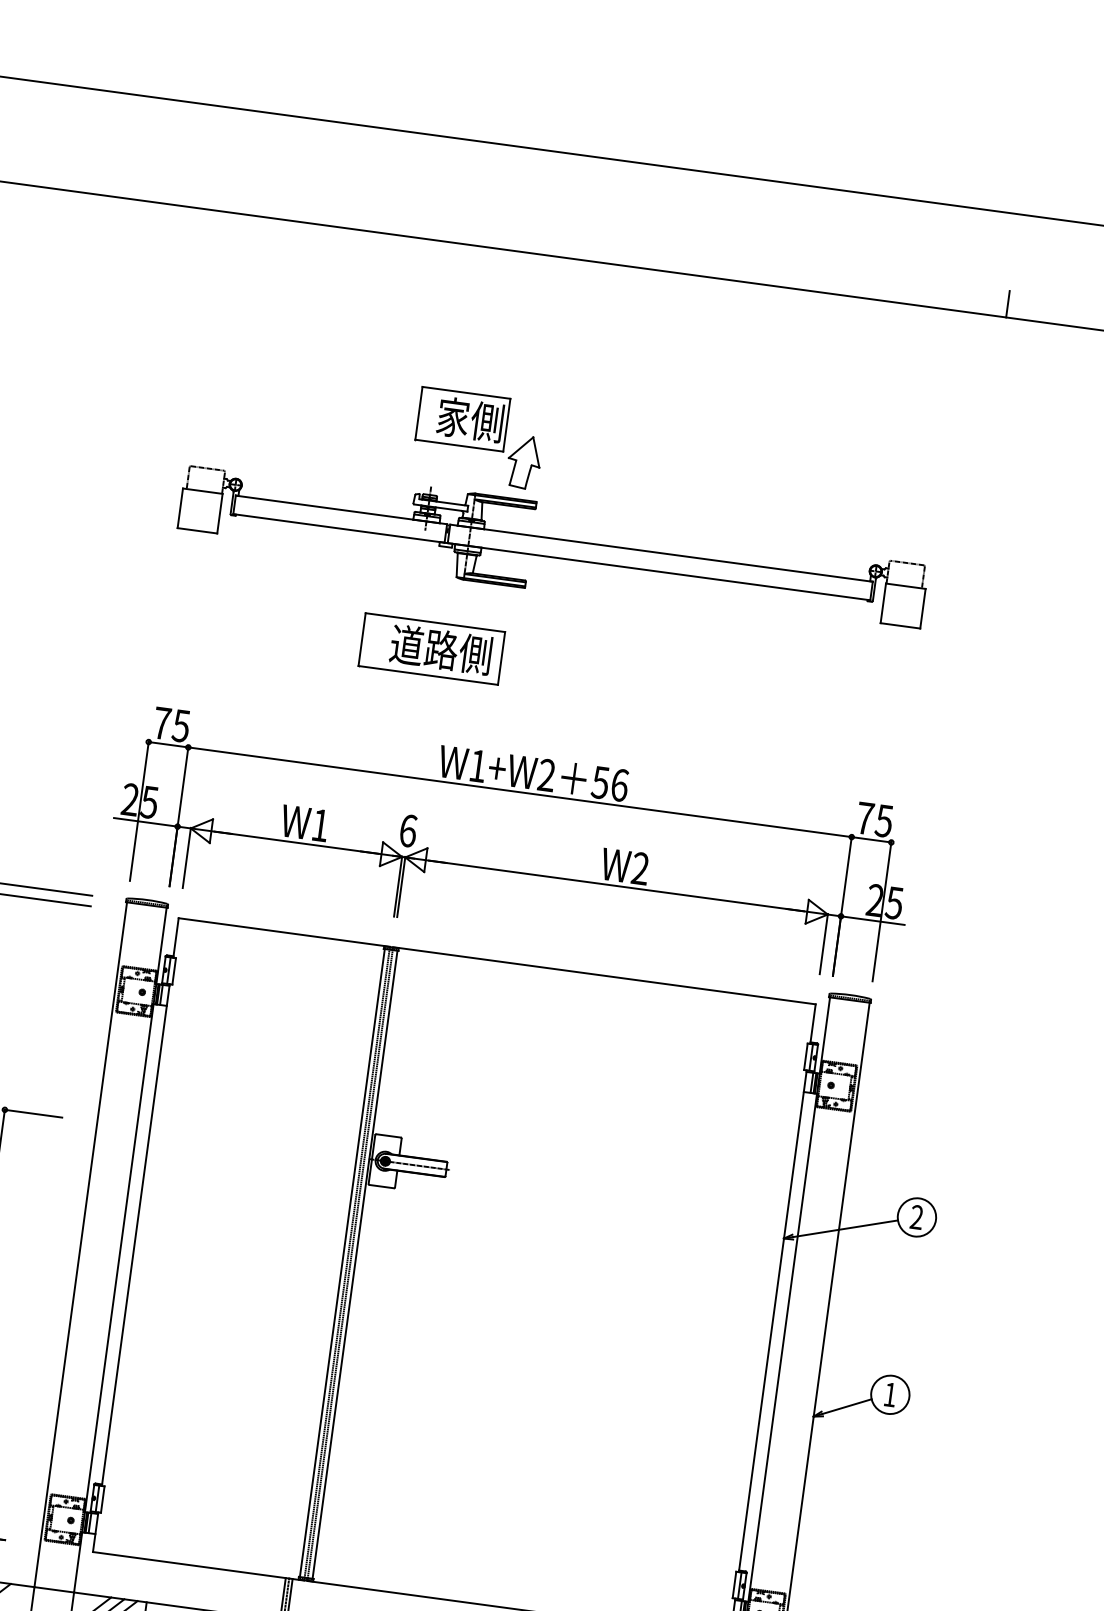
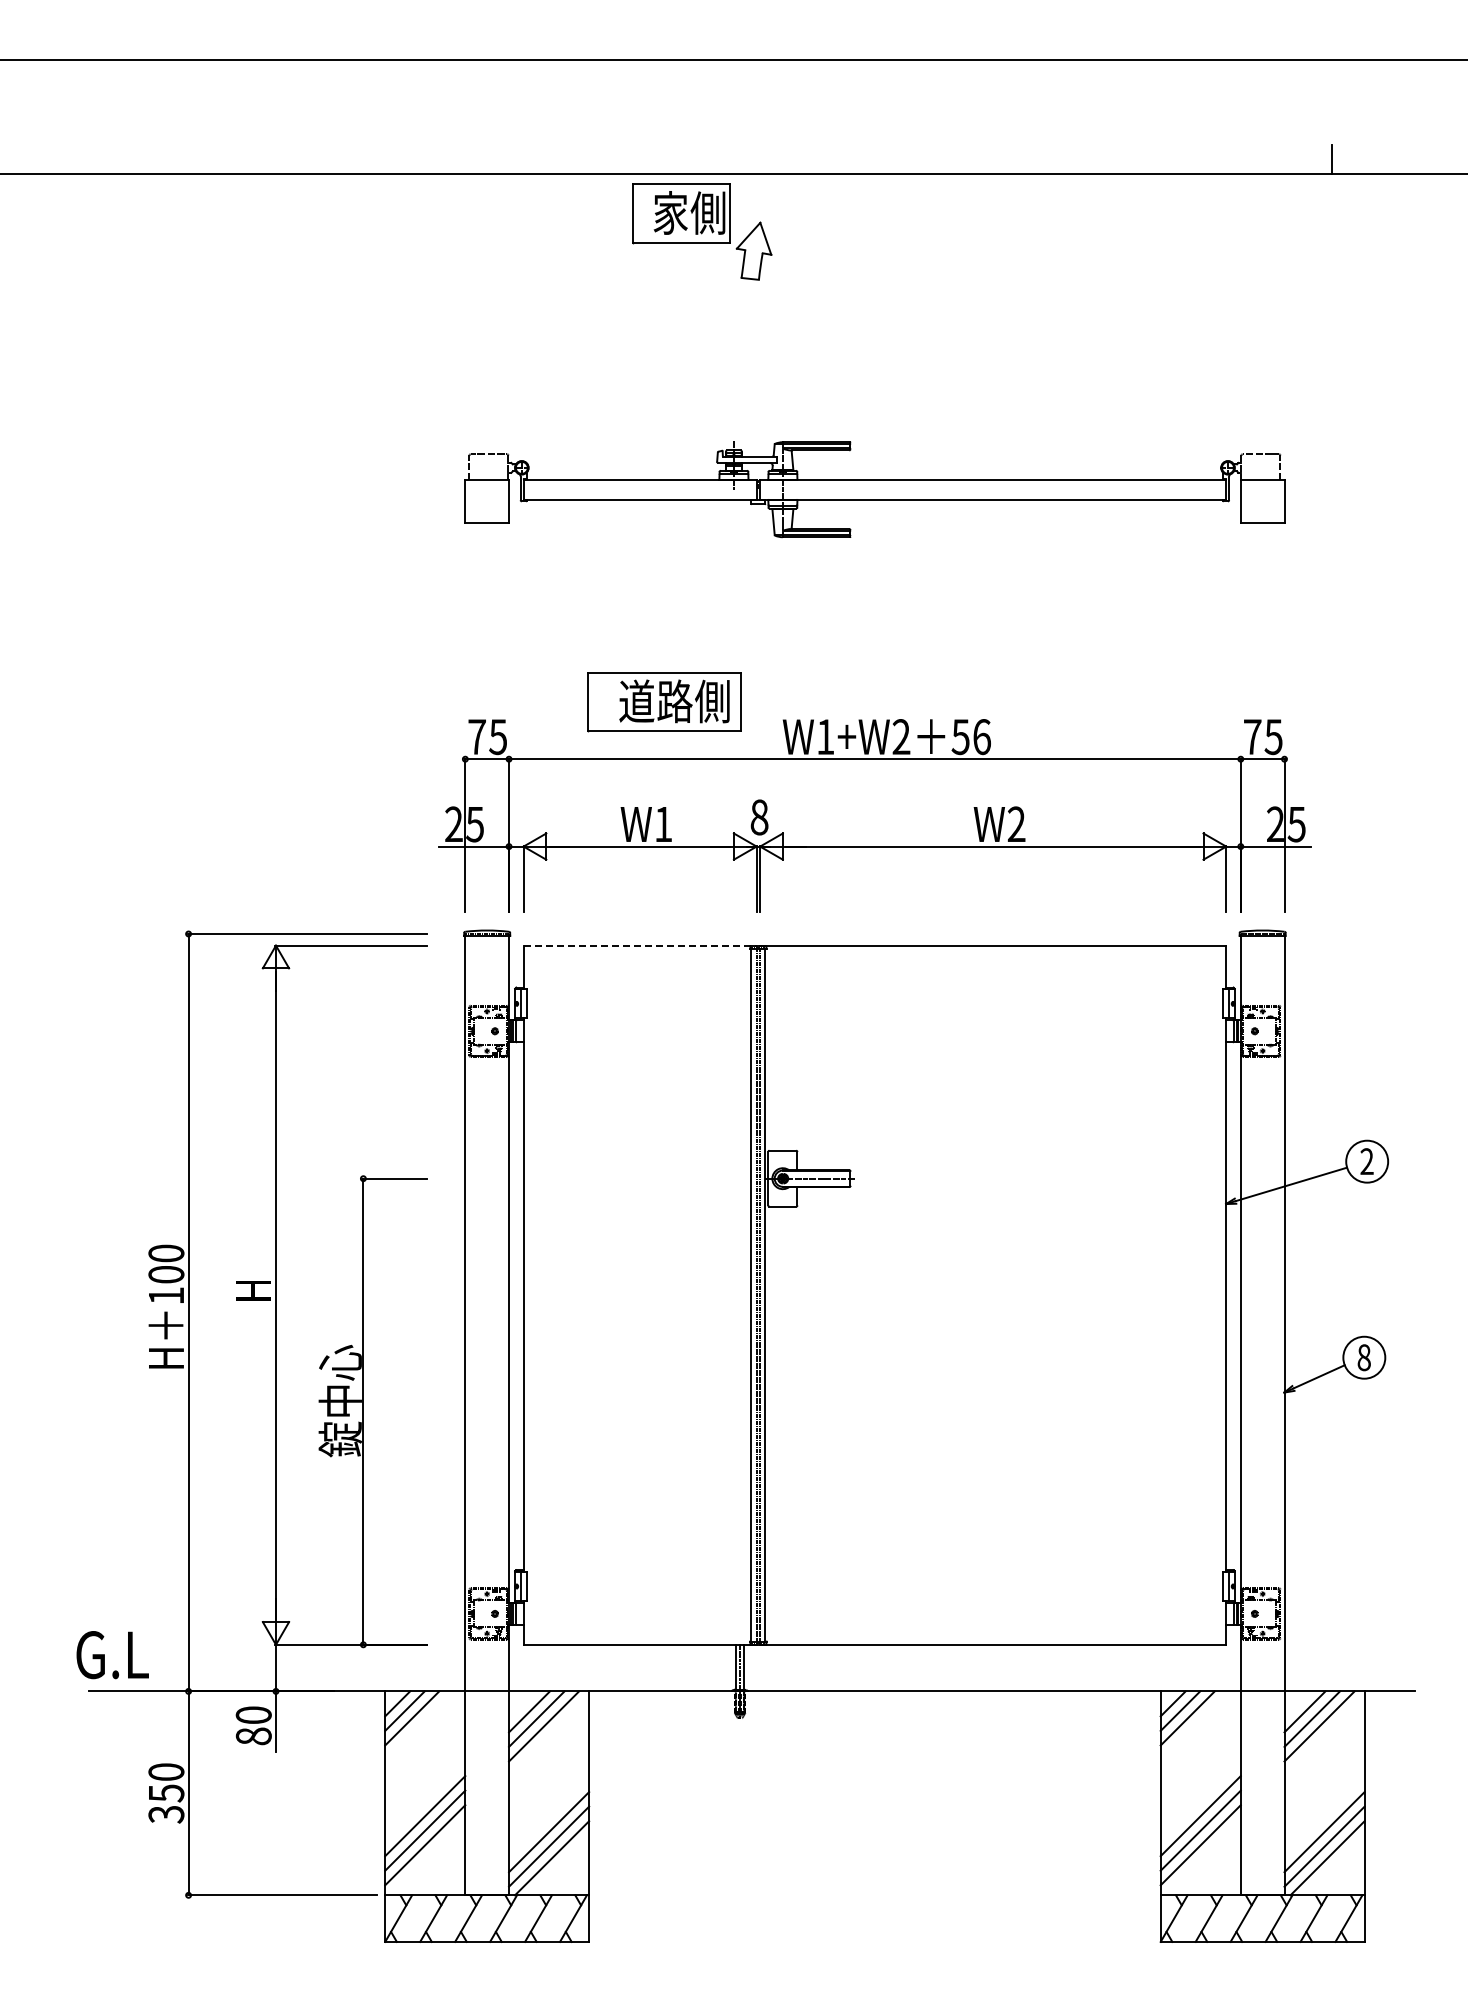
part: (479, 438) -> (702, 231), moved
part: (431, 649) -> (664, 702), moved
text: (408, 830) -> (759, 817), 6 -> 8
line: (284, 932) -> (640, 945), solid -> dashed
text: (889, 1394) -> (1363, 1357), 1 -> 8

